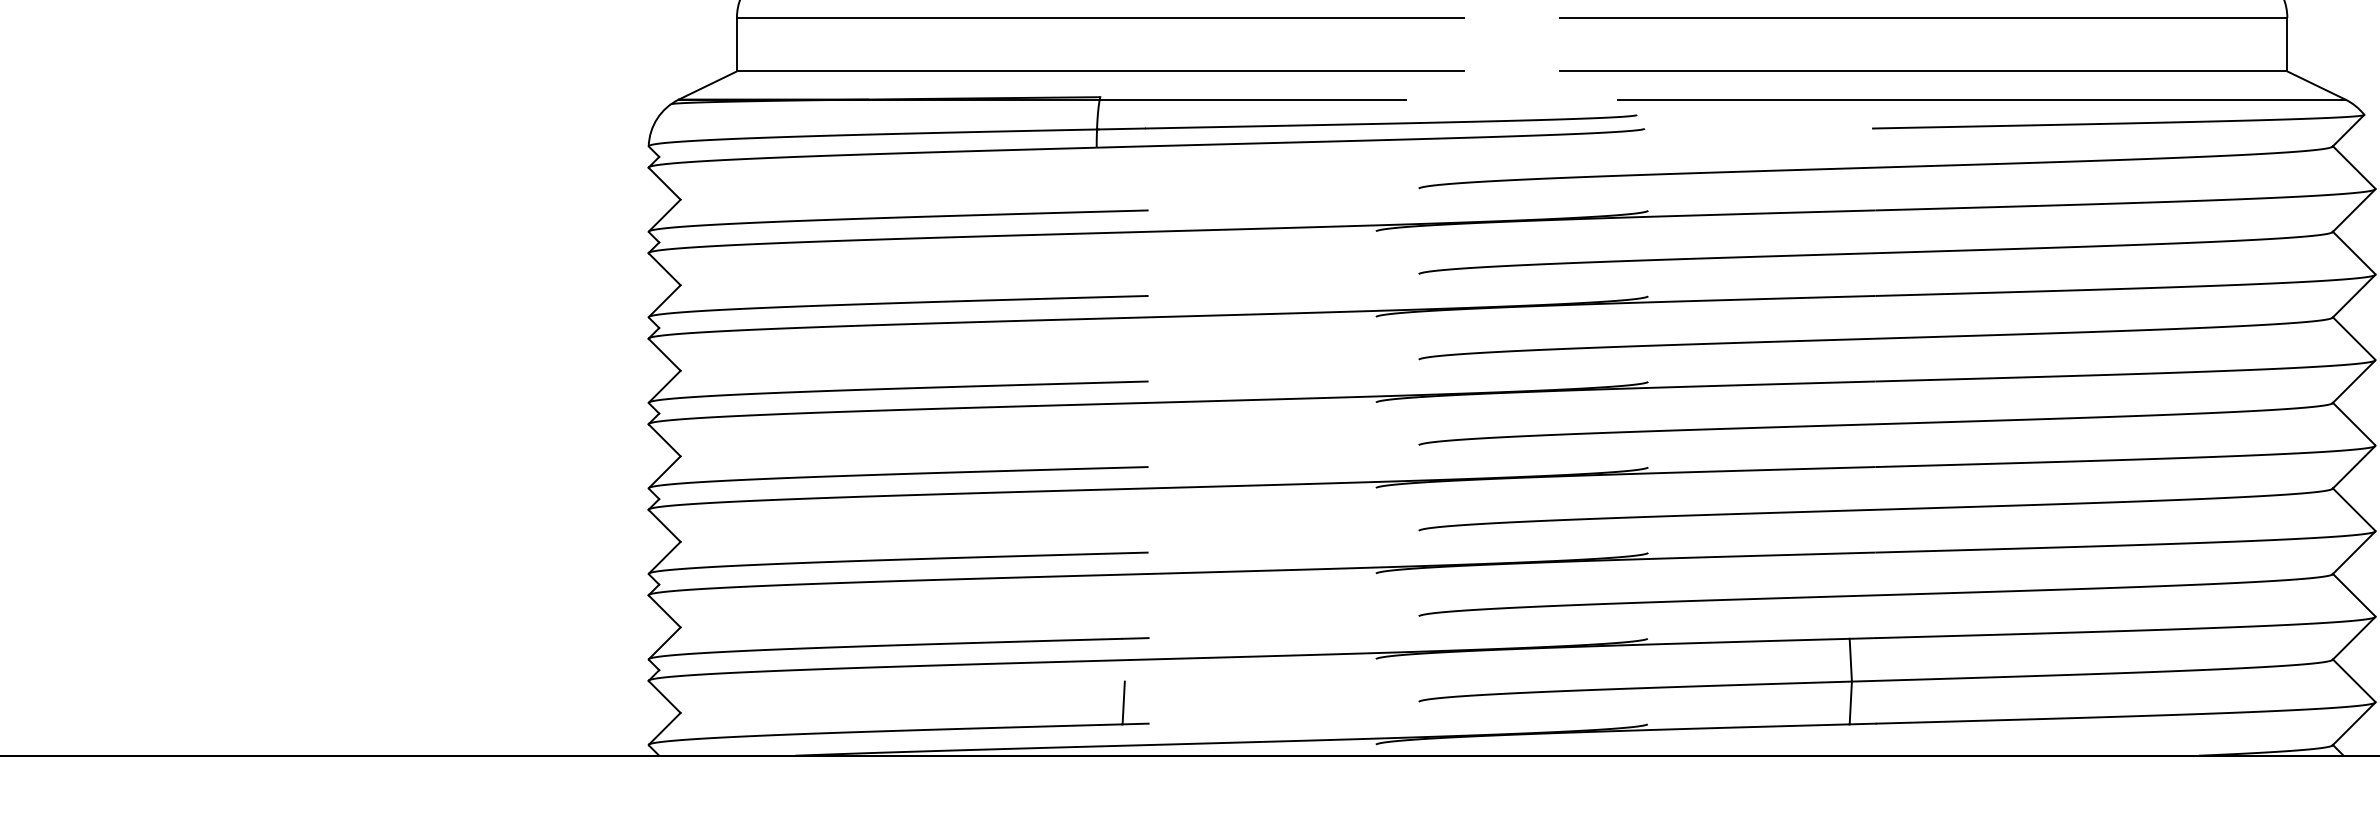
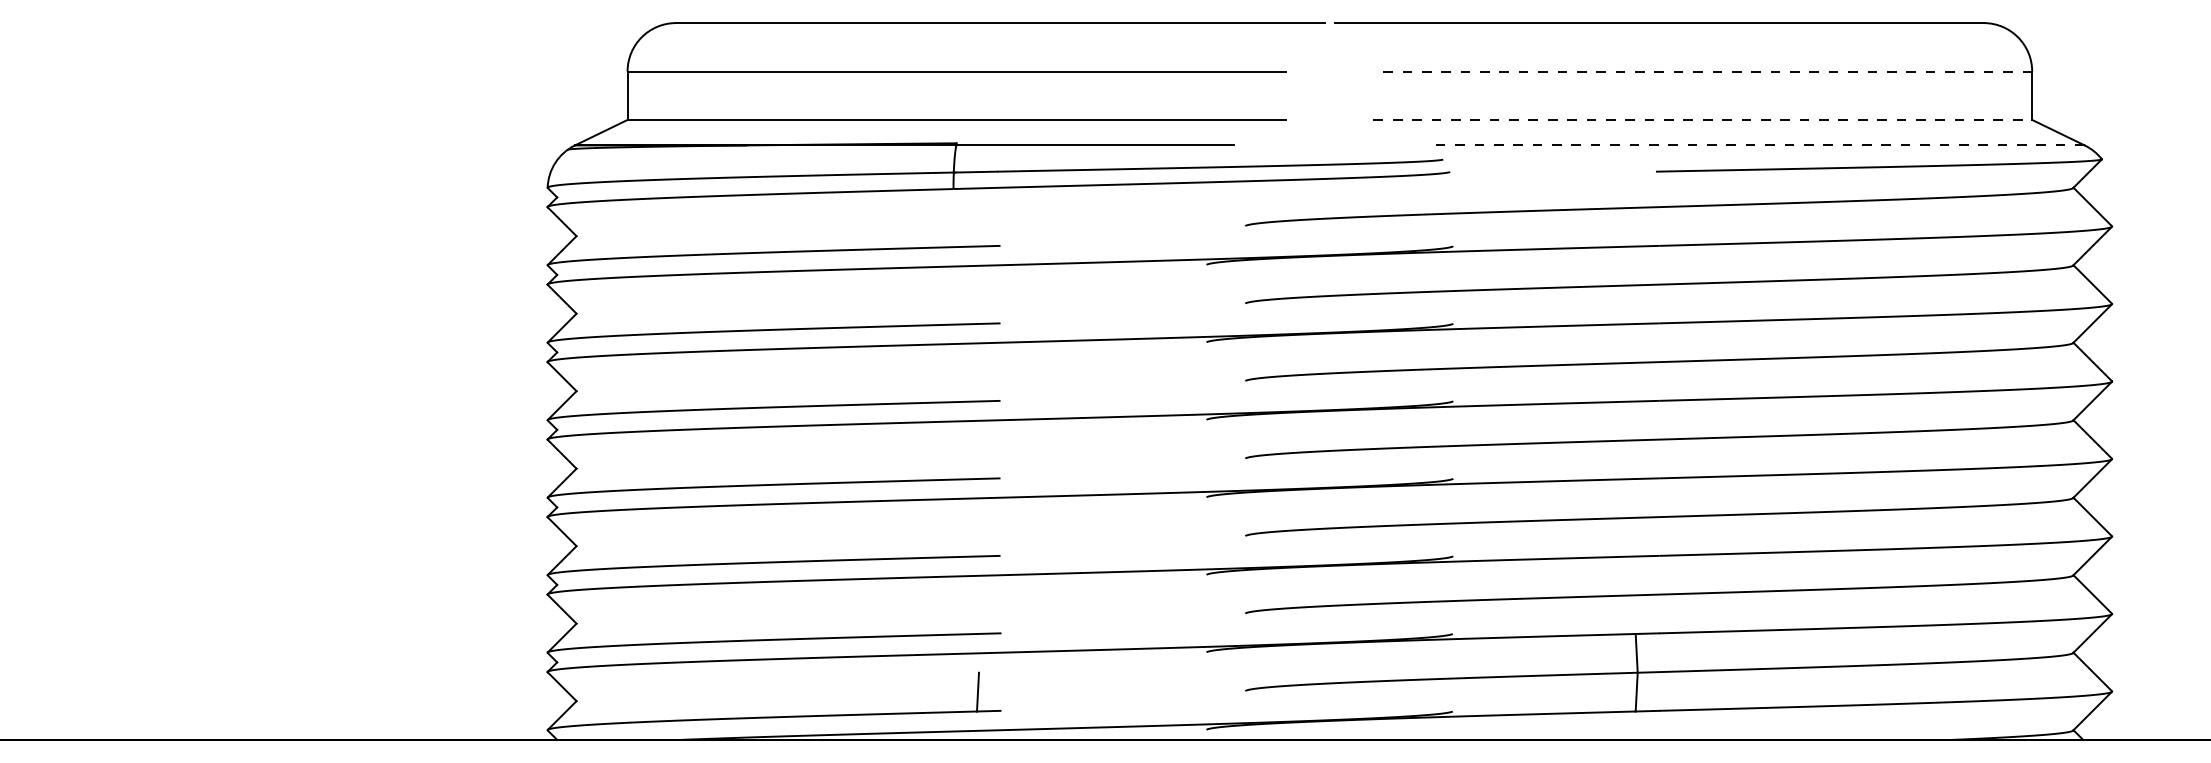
line: (1923, 17) -> (1702, 71), solid -> dashed
line: (1924, 70) -> (1703, 119), solid -> dashed
line: (1980, 99) -> (1754, 145), solid -> dashed

